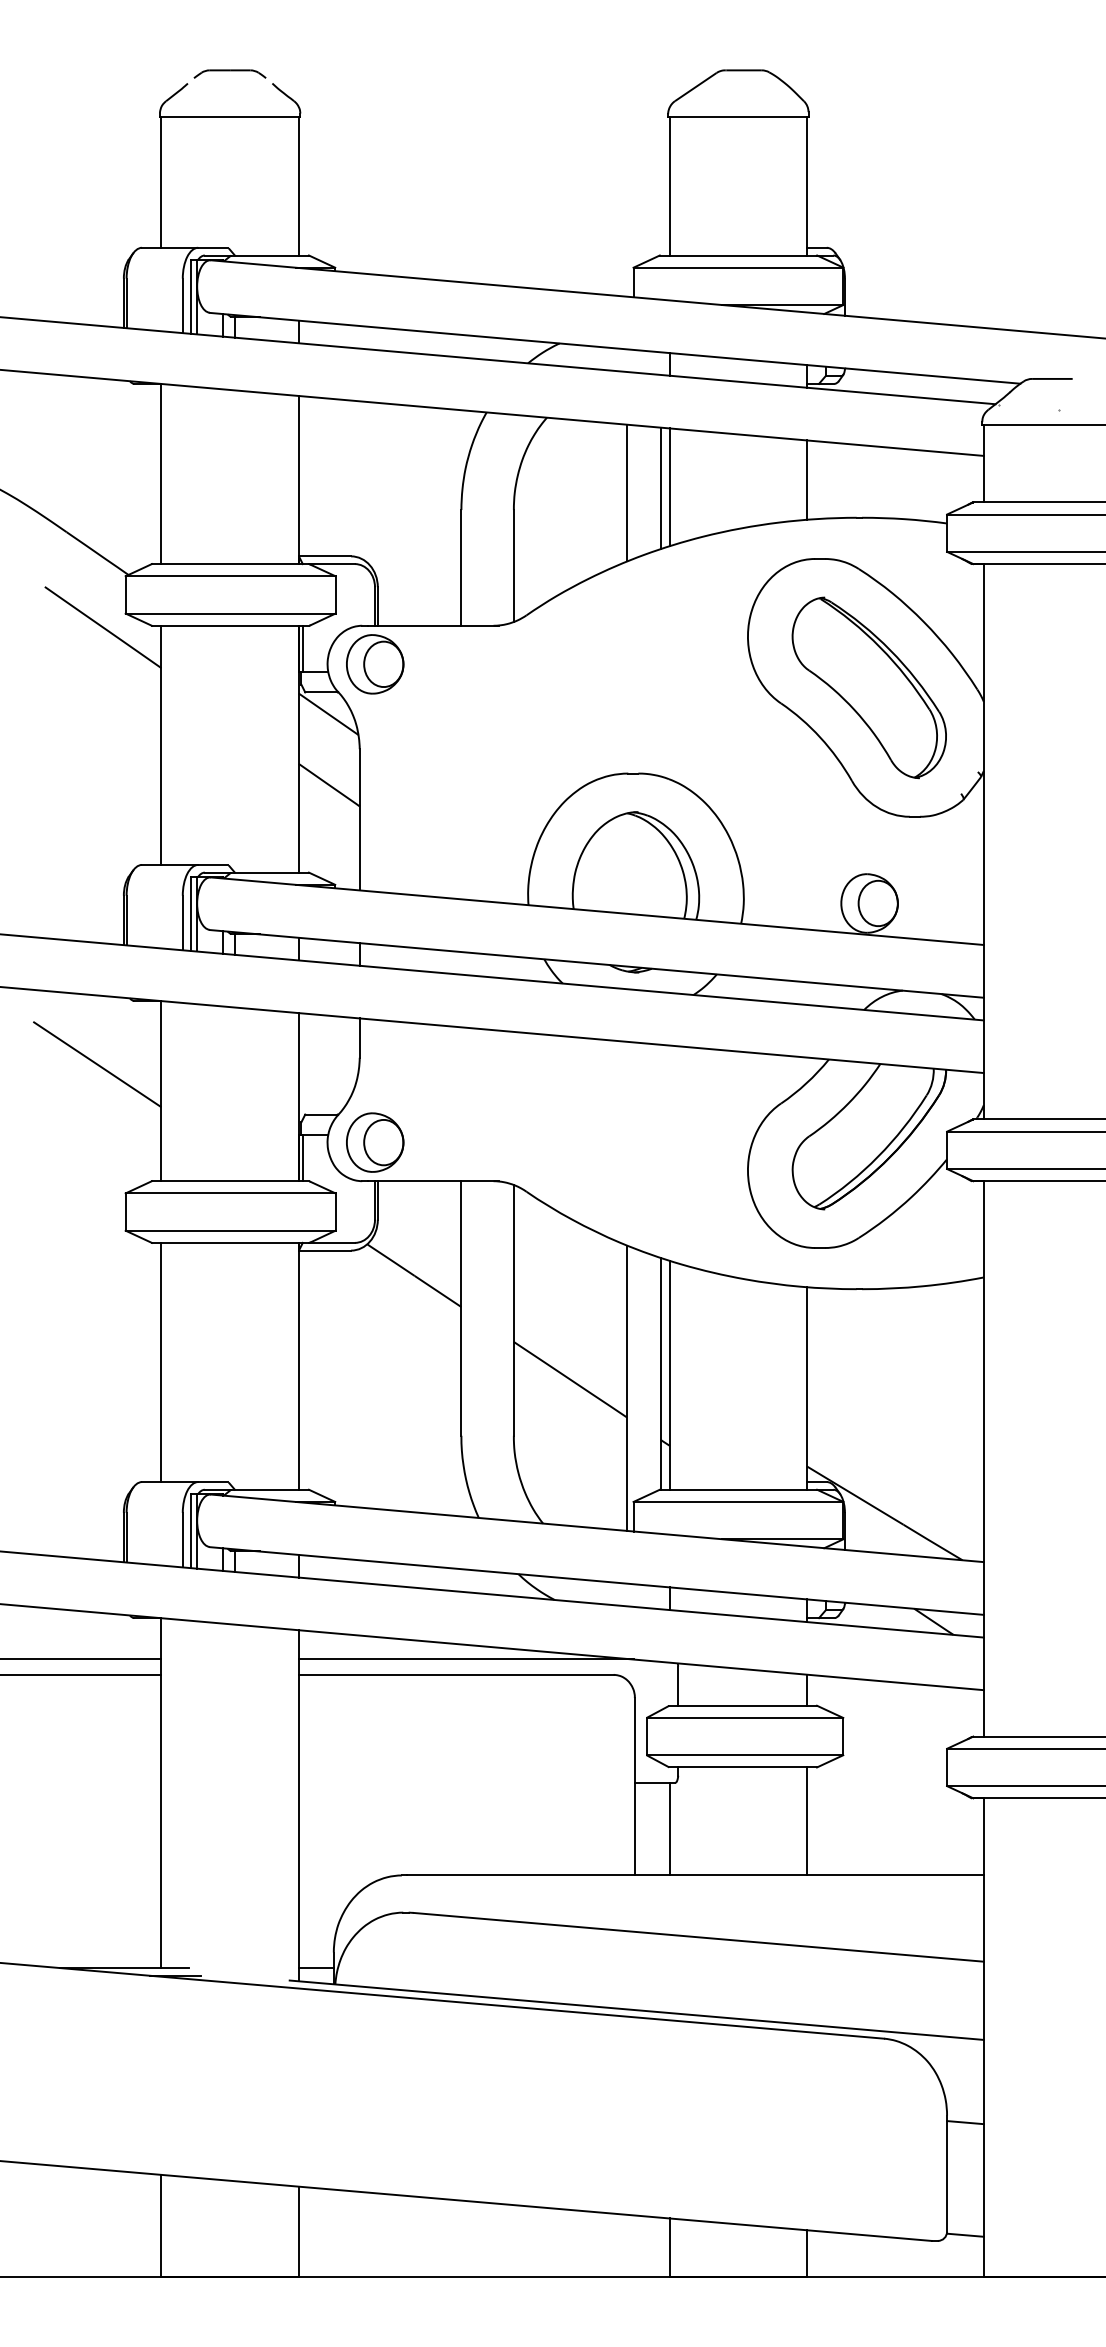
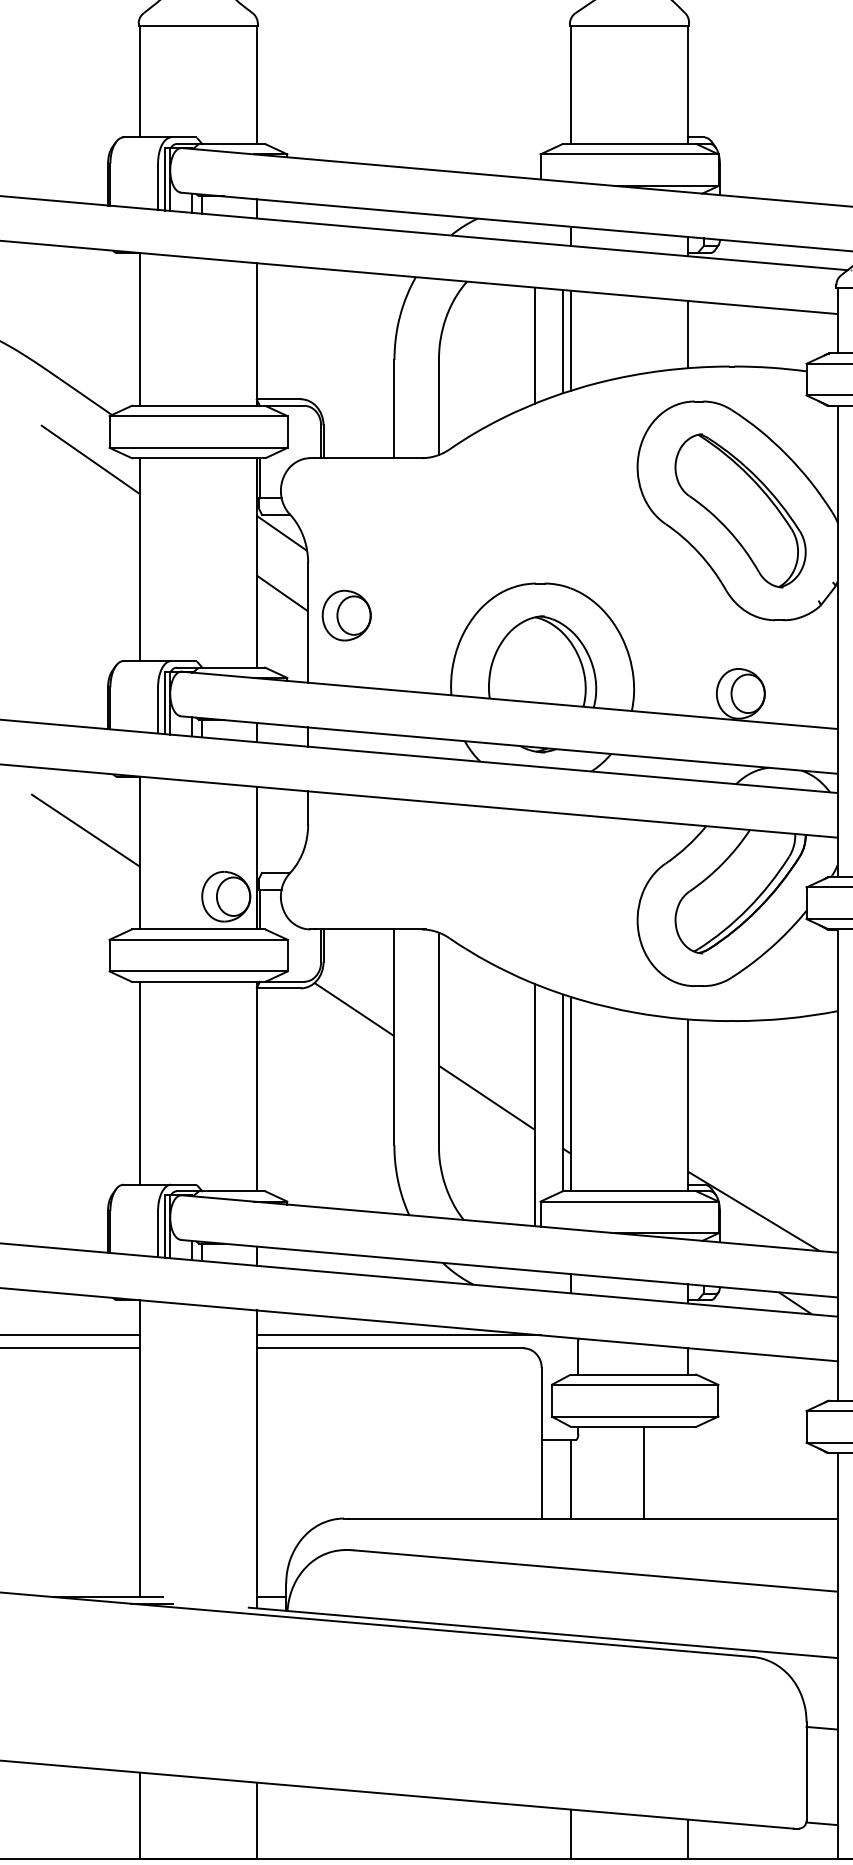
part: (375, 664) -> (347, 615), moved
part: (375, 1142) -> (226, 896), moved
line: (807, 1821) -> (644, 1472), moved

